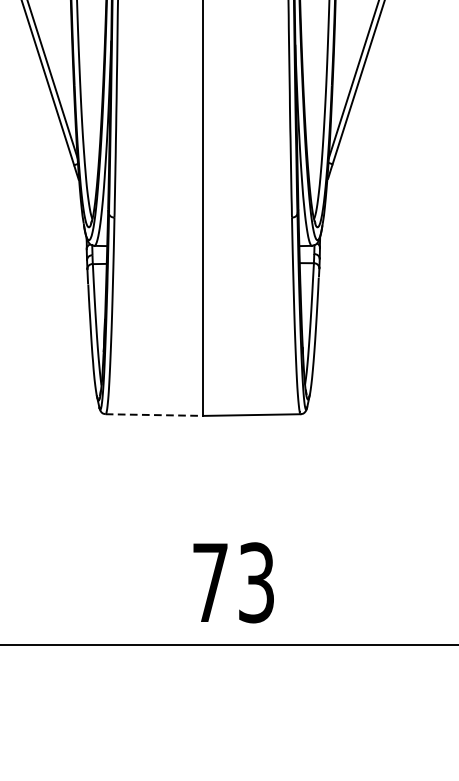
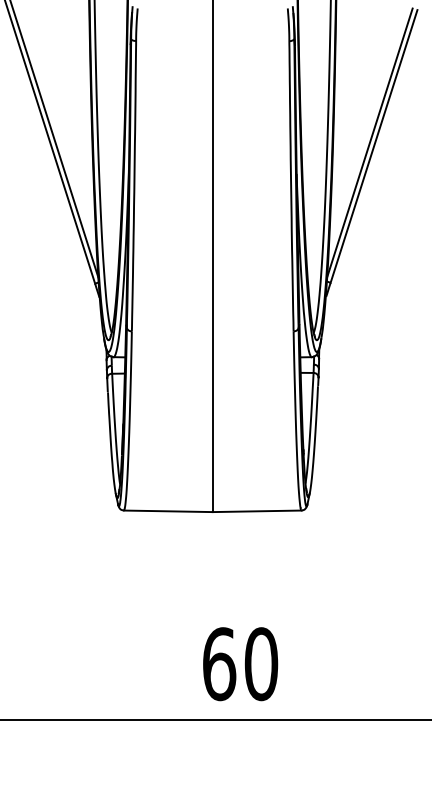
line: (154, 415) -> (168, 511), dashed -> solid
text: (233, 583) -> (240, 664), 73 -> 60

